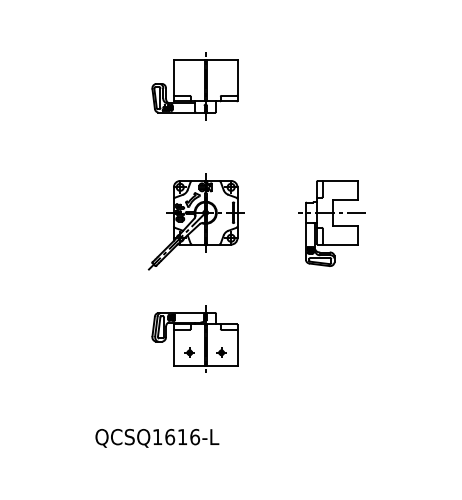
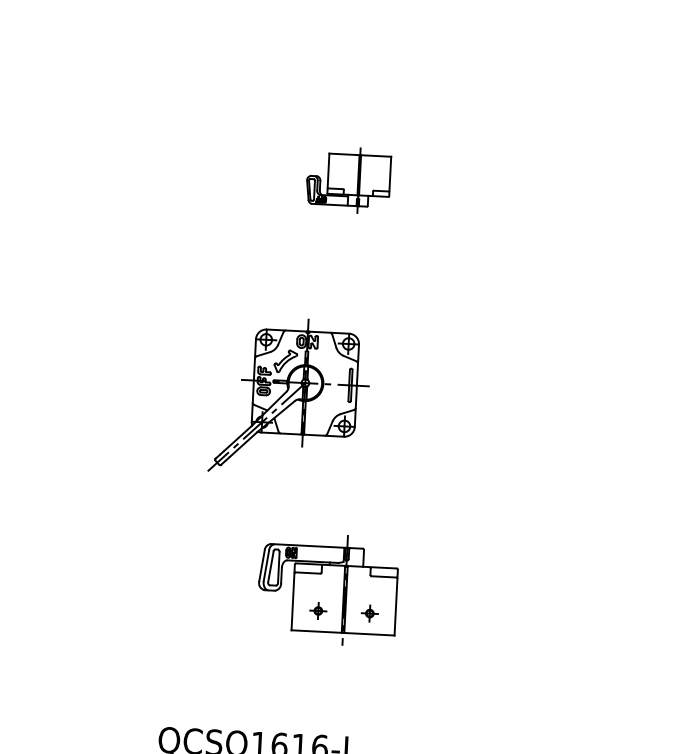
part: (194, 86) -> (347, 180), size x0.6
part: (195, 221) -> (288, 396), moved
part: (331, 223) -> (558, 413), removed

